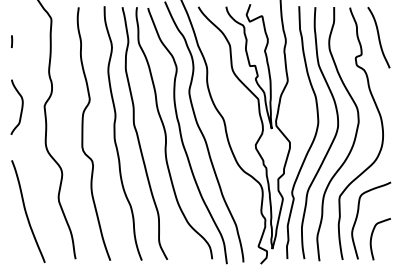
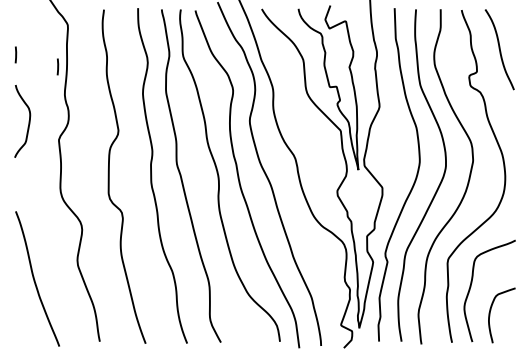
line: (43, 50) -> (57, 66), added
curve: (21, 107) -> (28, 121), moved

